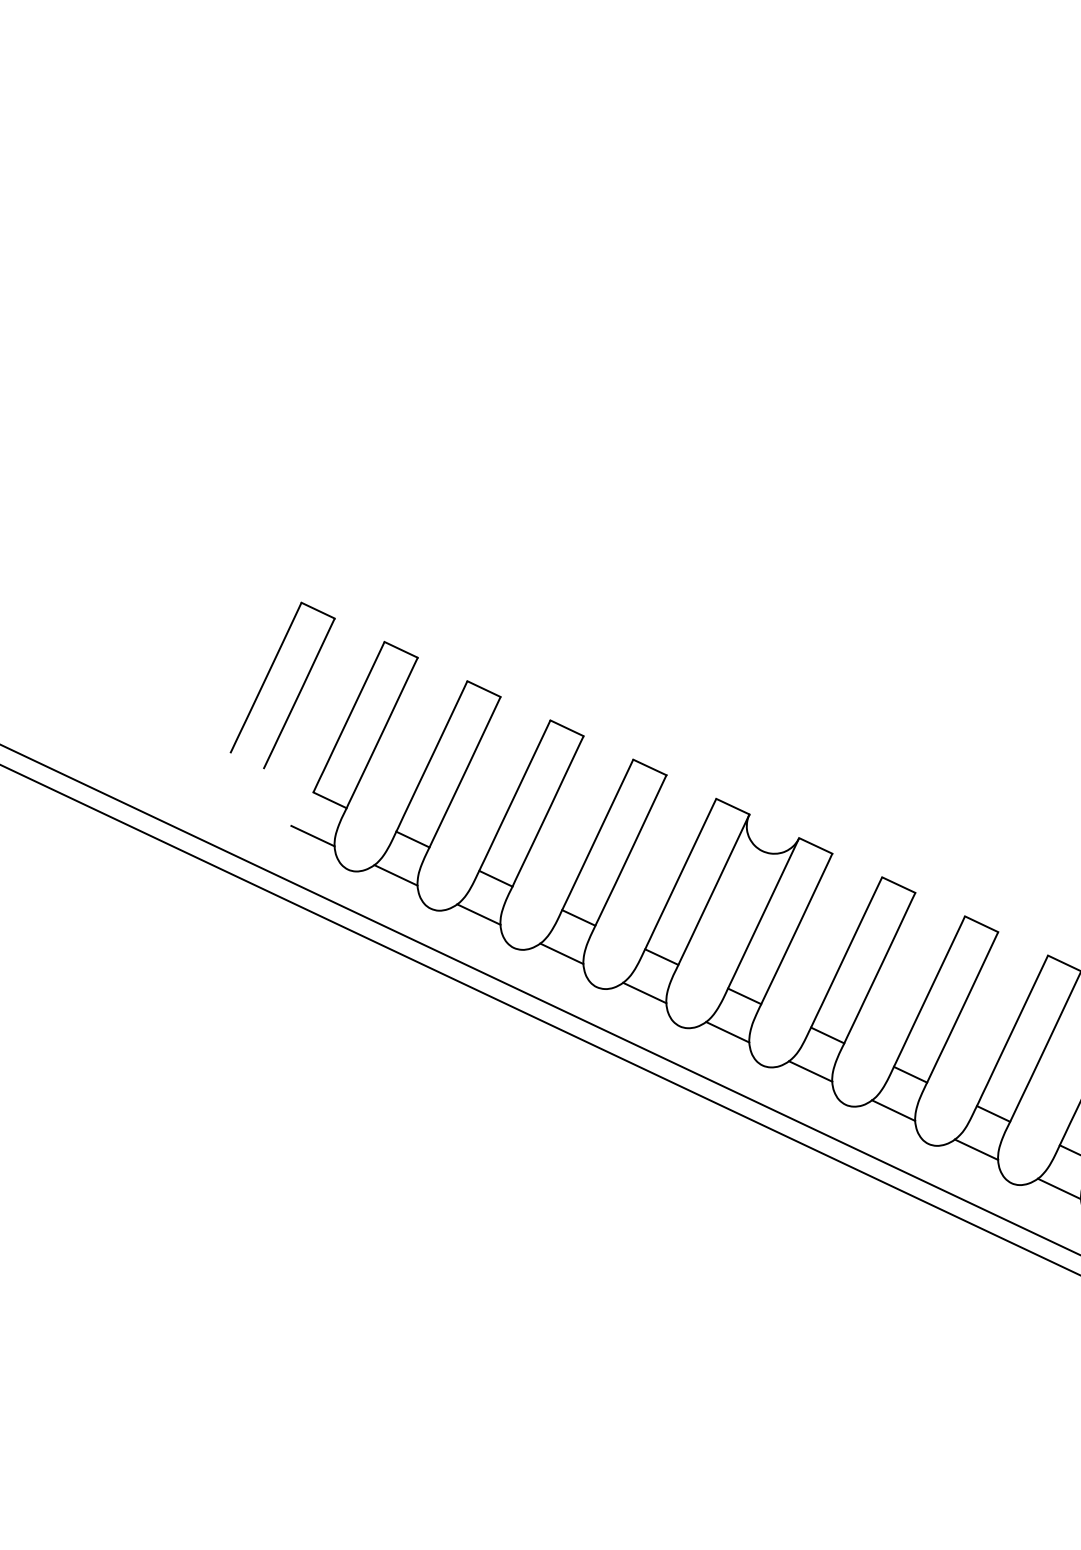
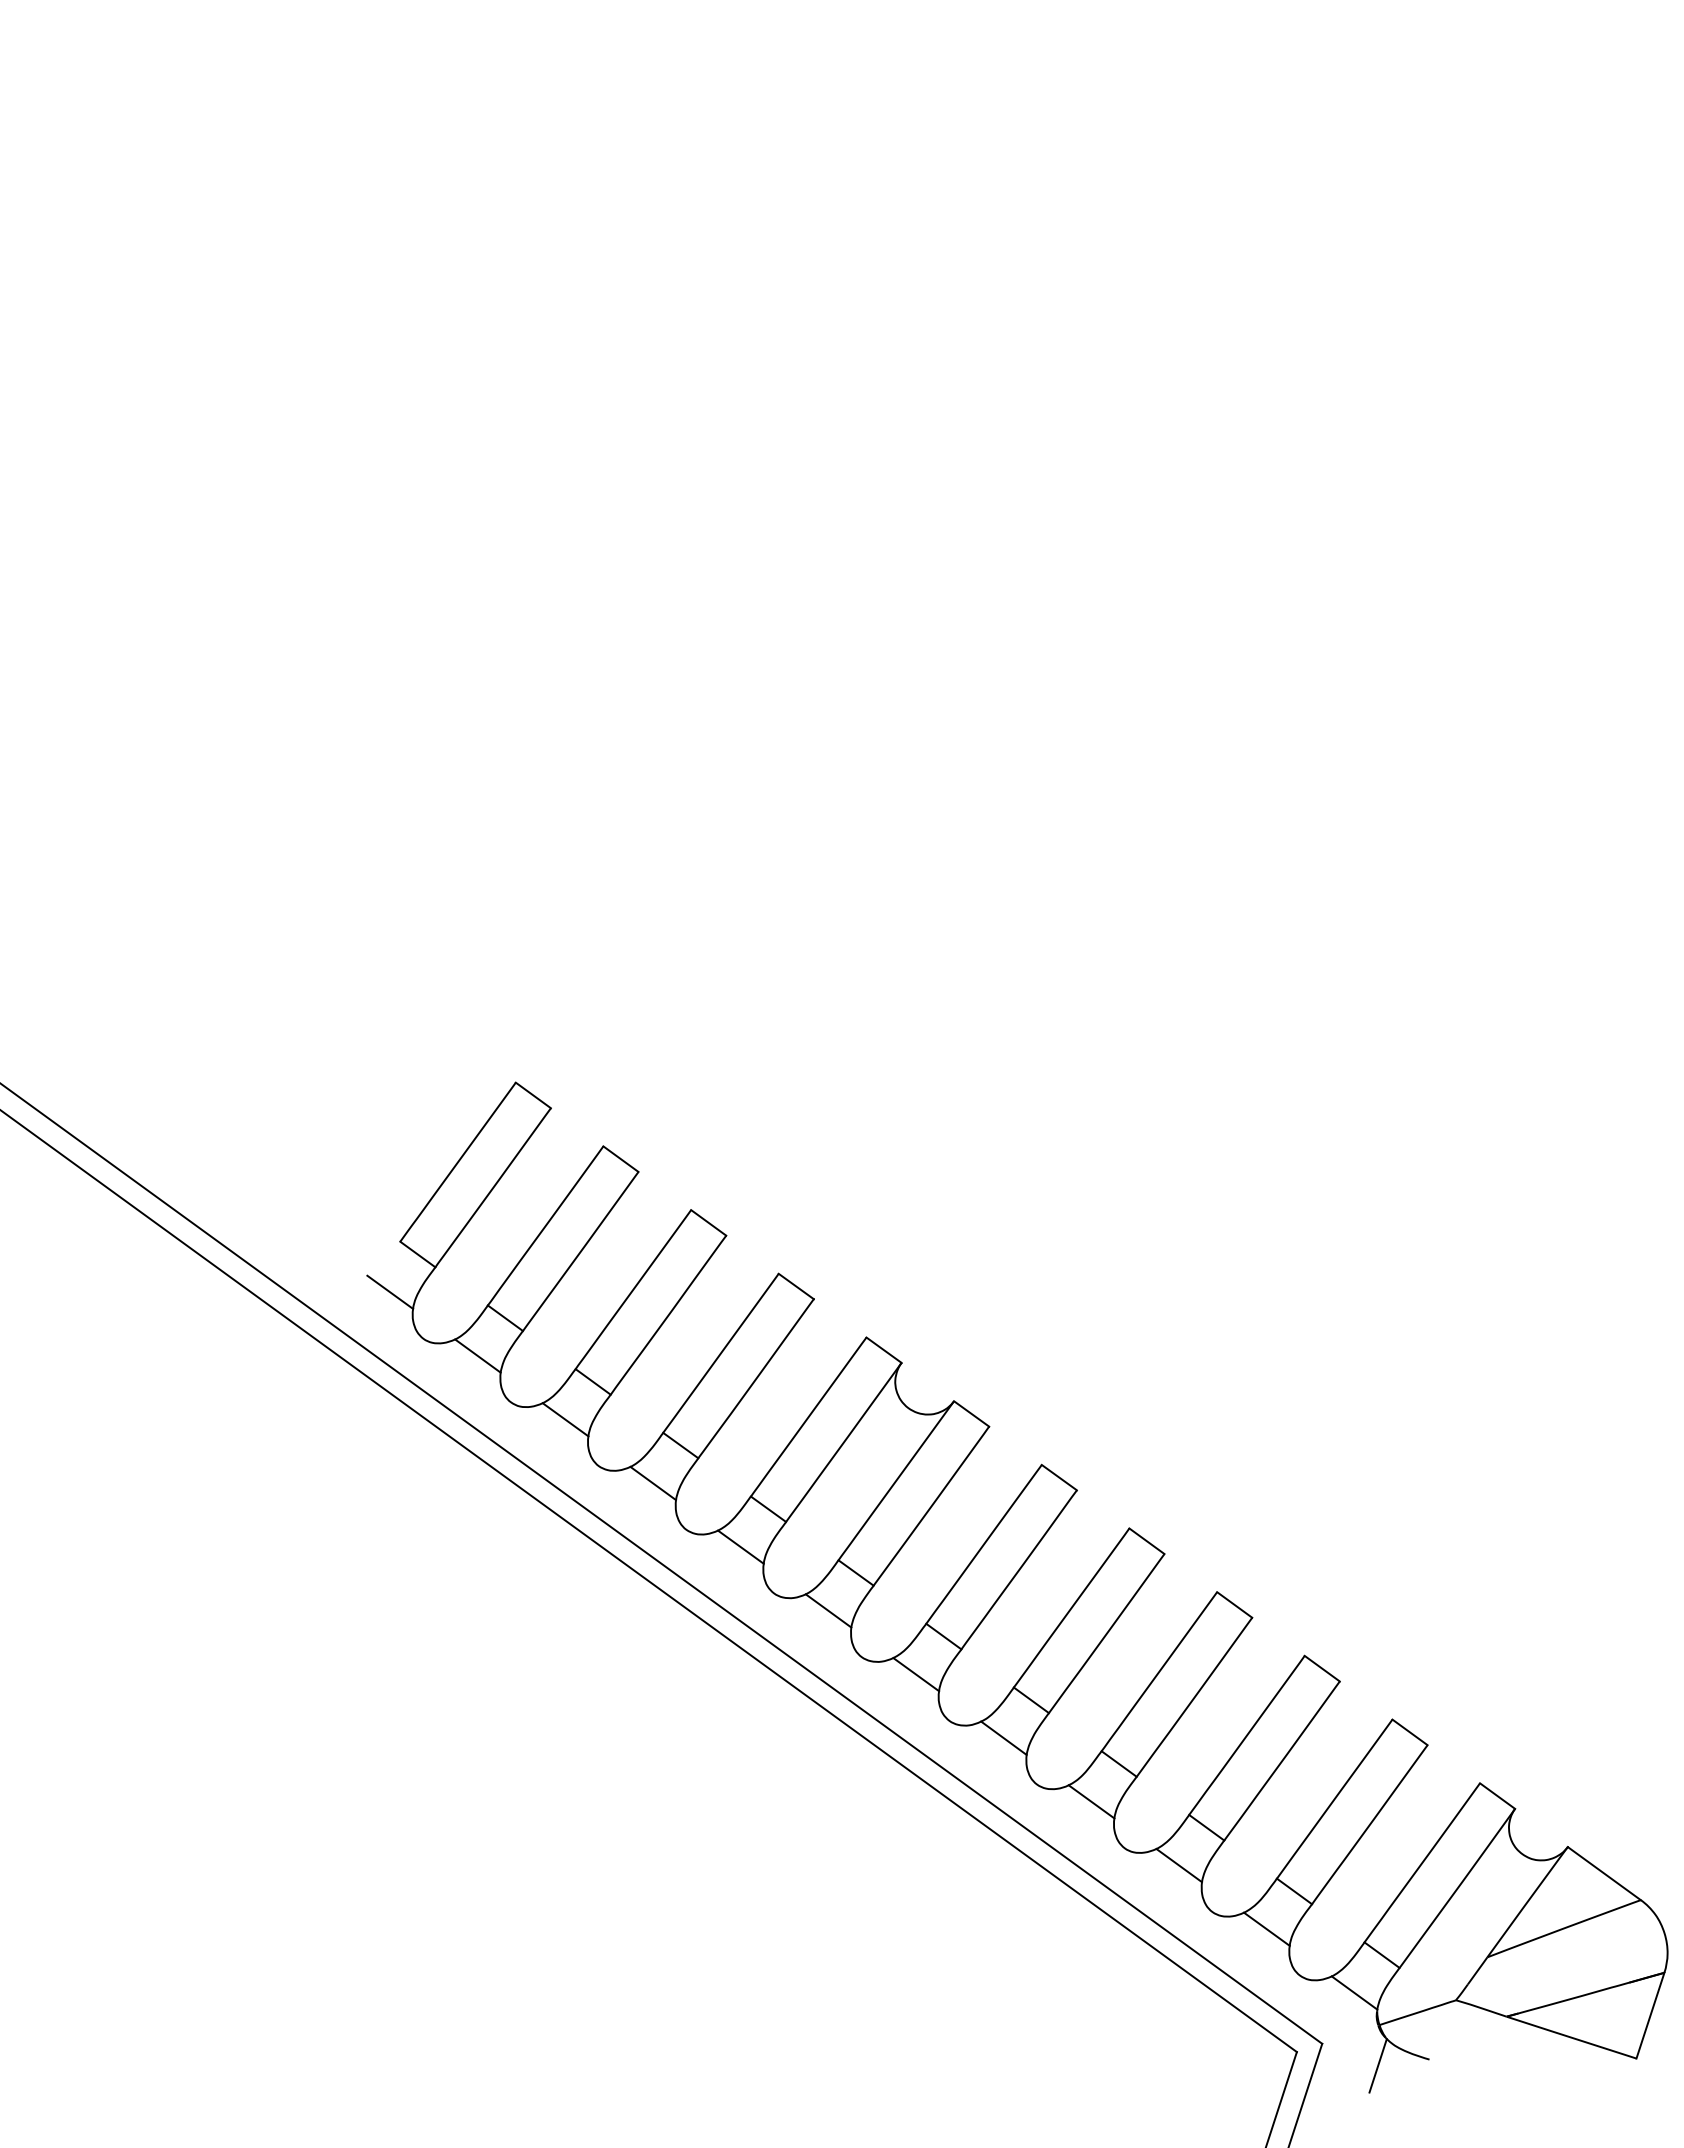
part: (268, 675) -> (373, 1096), removed

